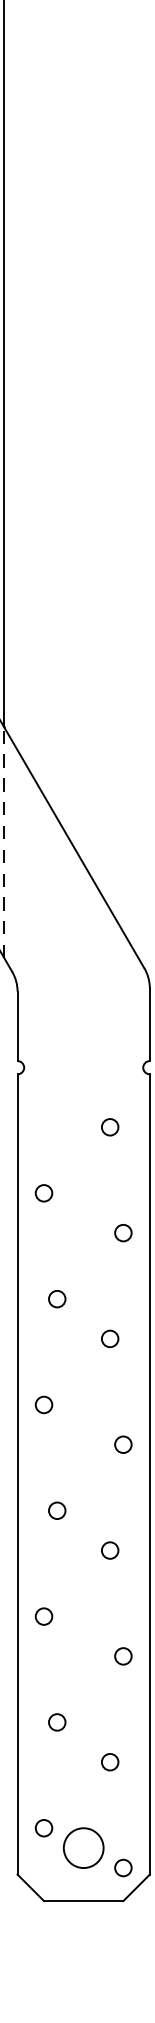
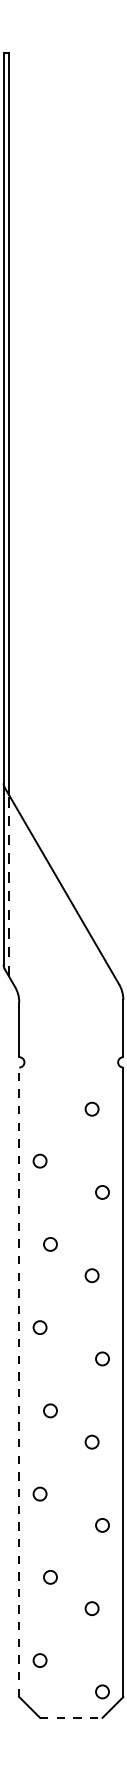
line: (17, 1474) -> (19, 1382), solid -> dashed
circle: (82, 1847) -> (70, 1675), removed
line: (83, 1900) -> (71, 1717), solid -> dashed

